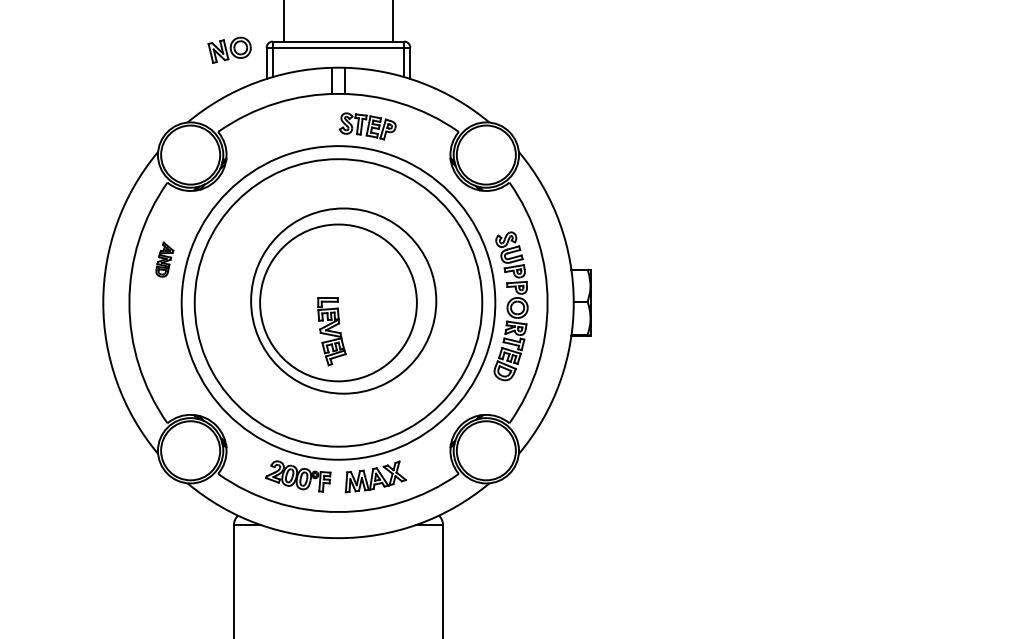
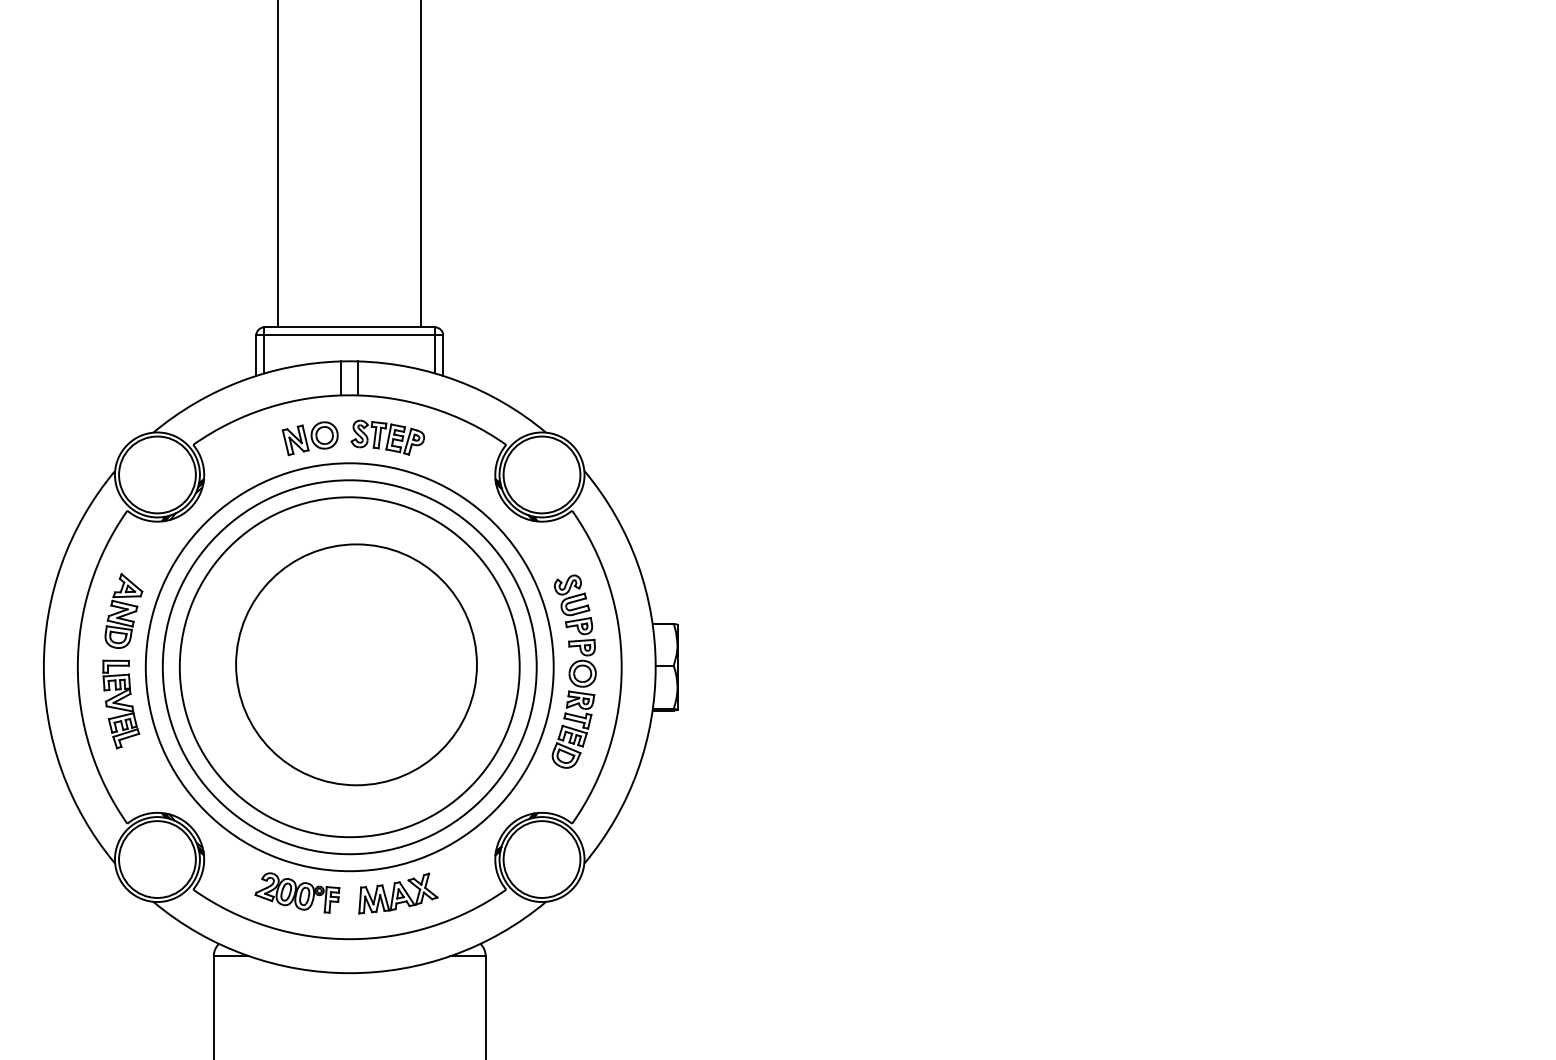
part: (229, 50) -> (309, 438), moved
part: (164, 259) -> (123, 610), size x1.67
circle: (338, 303) -> (349, 667), size x1.67
part: (332, 331) -> (121, 704), moved

